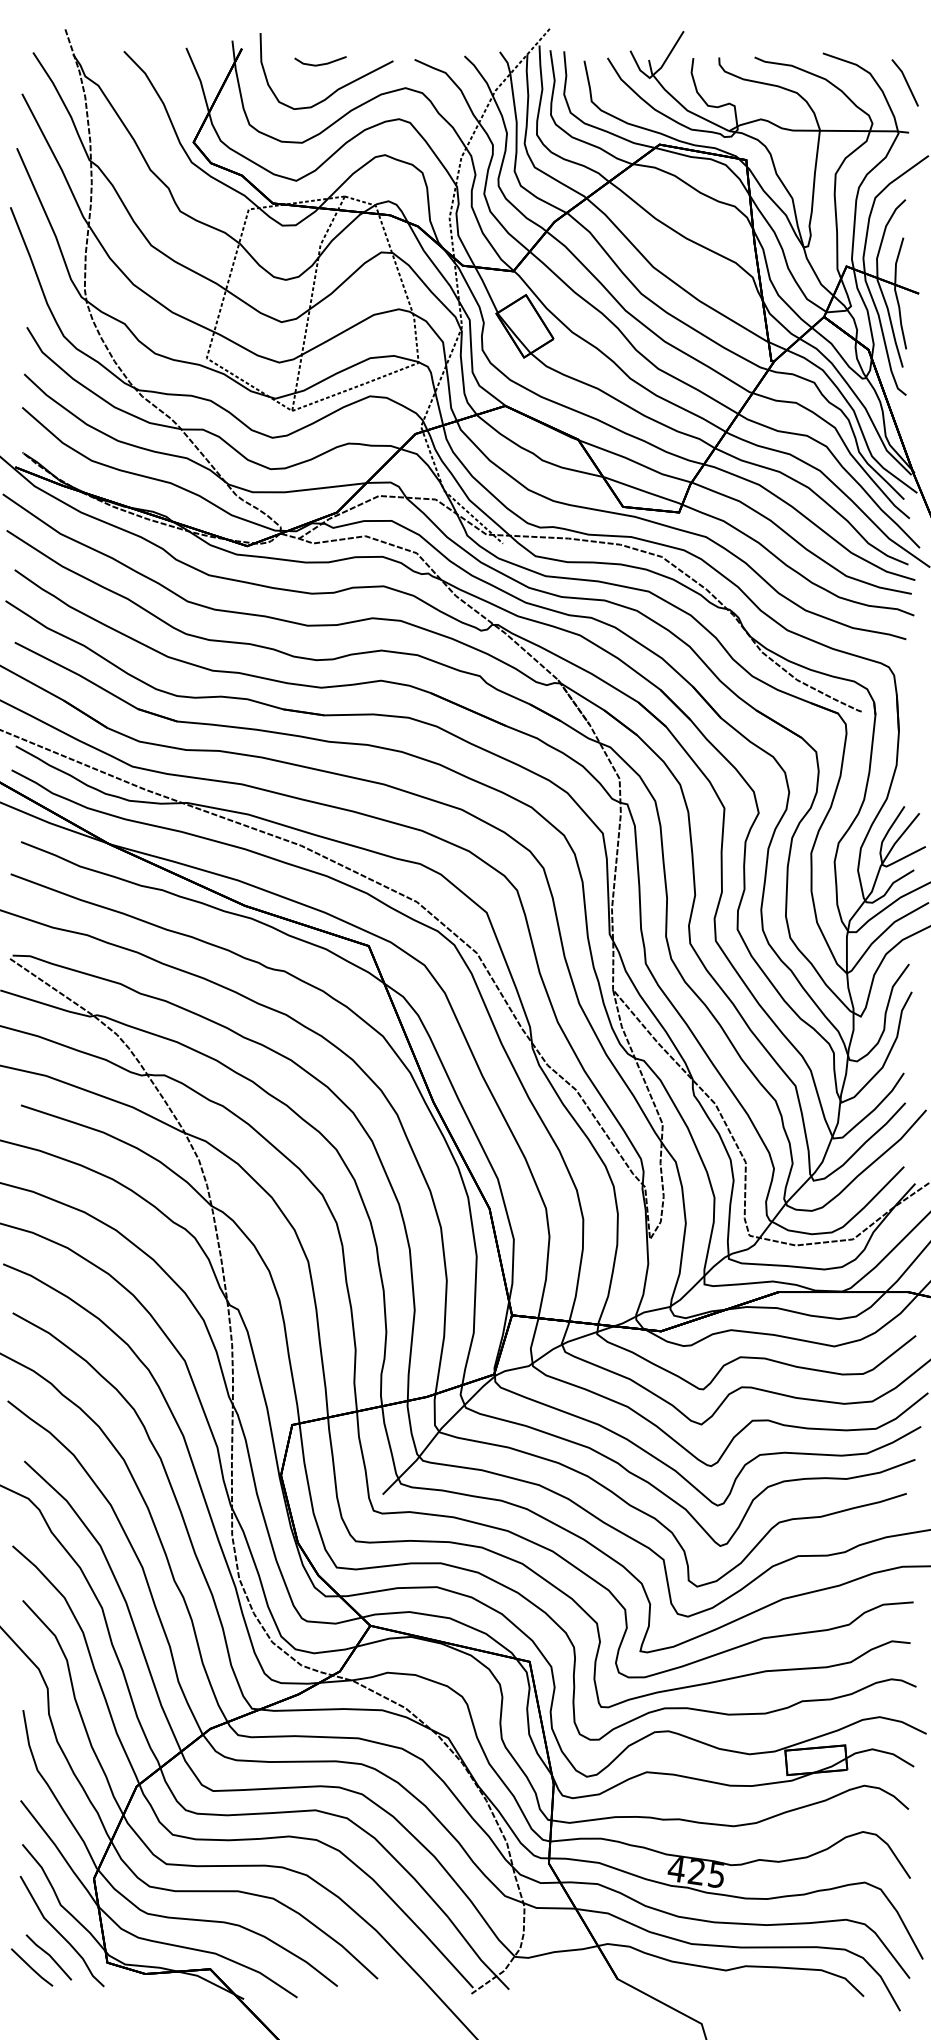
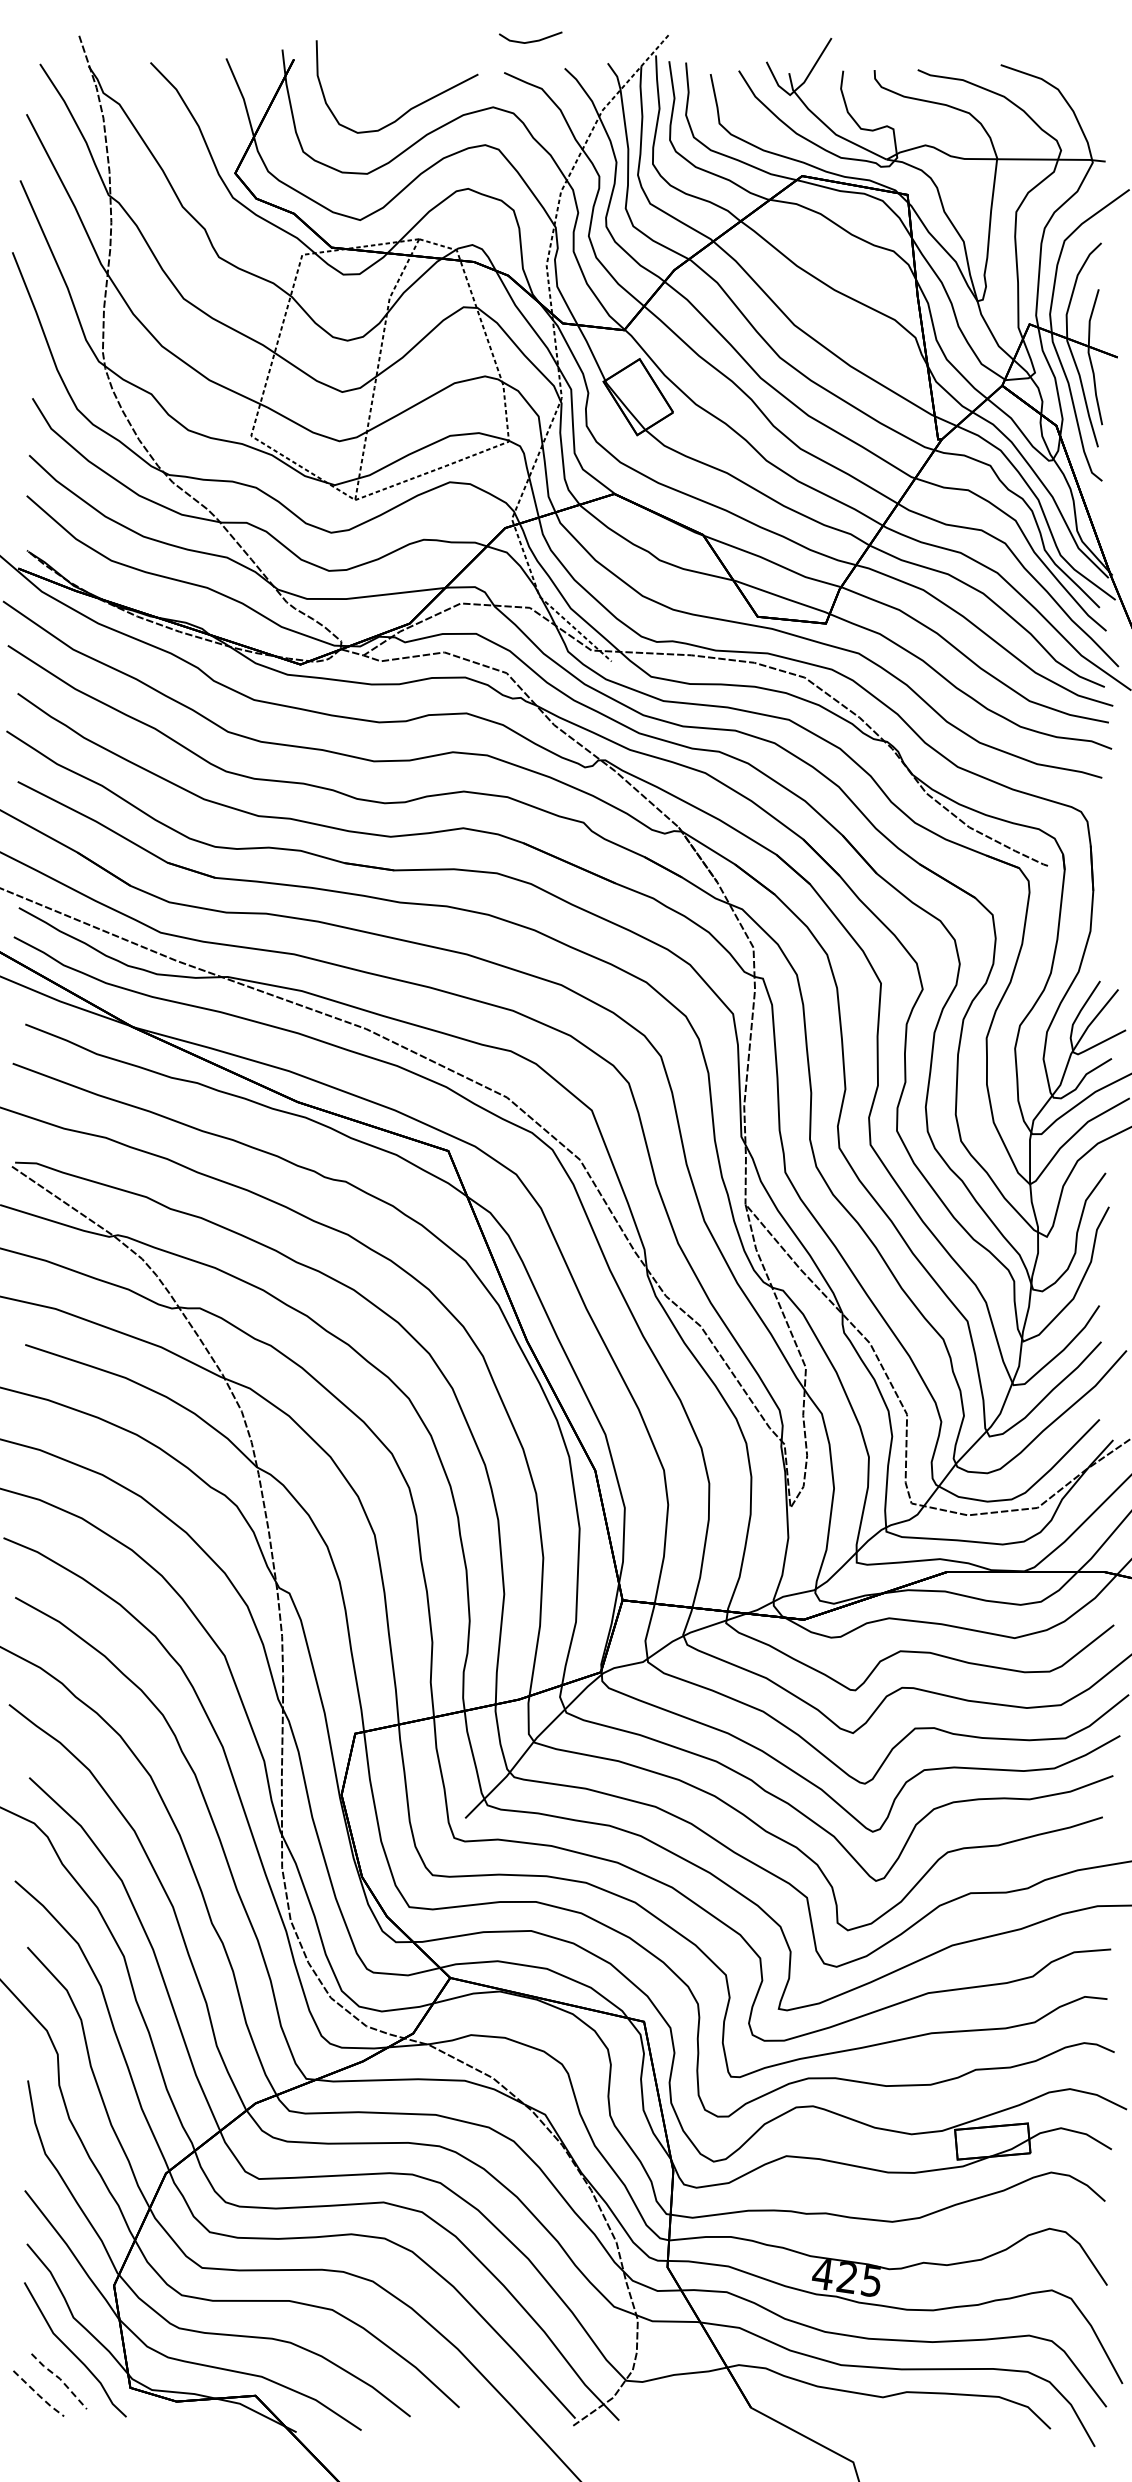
line: (322, 63) -> (532, 40), moved
line: (905, 81) -> (1101, 99), removed
line: (49, 1955) -> (60, 2378), solid -> dashed
line: (31, 1968) -> (38, 2395), solid -> dashed

